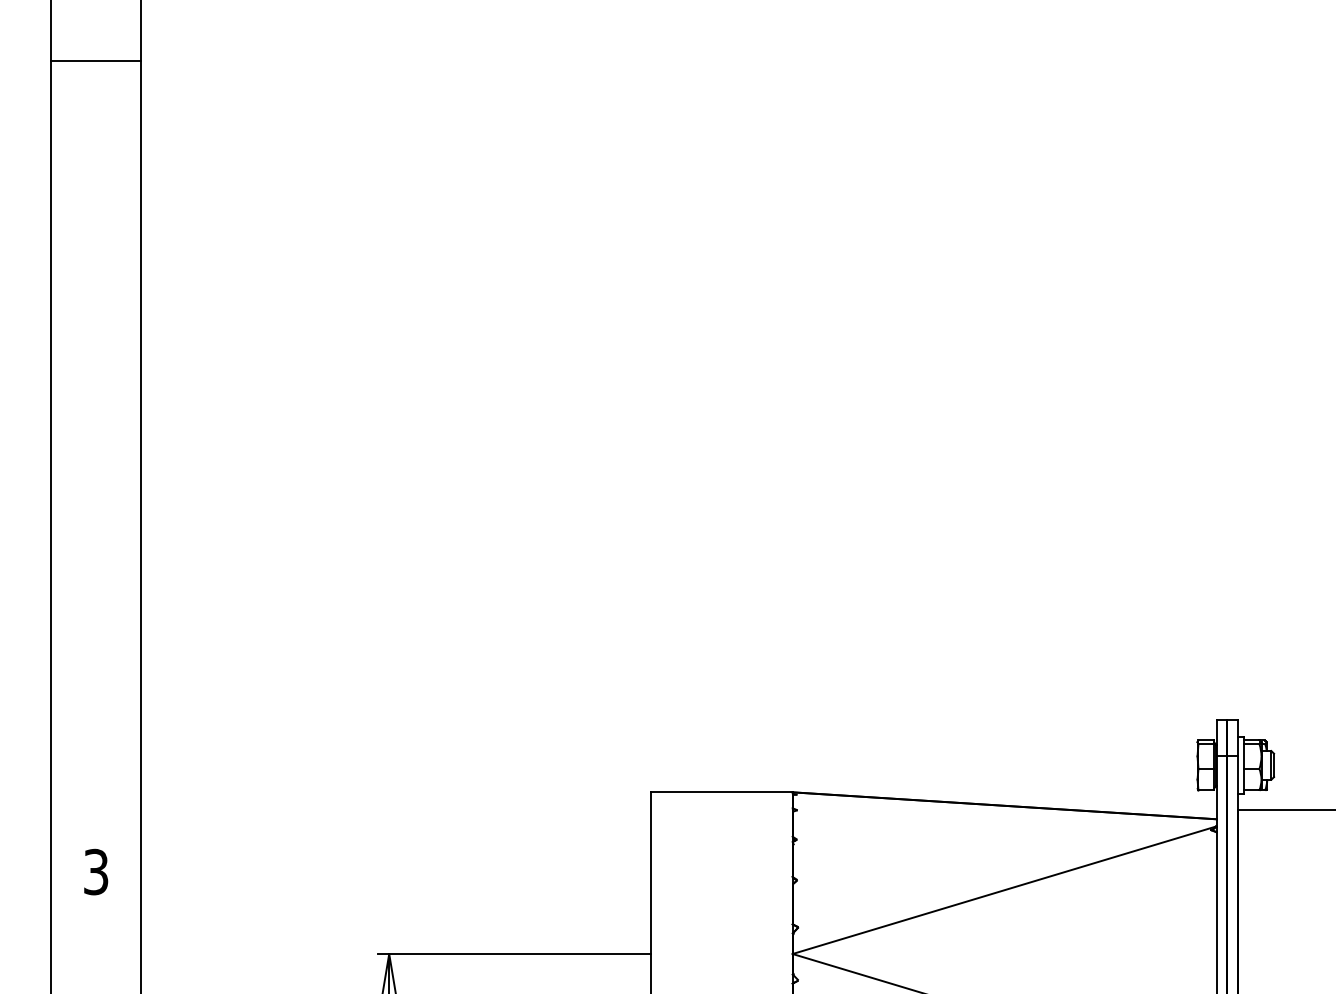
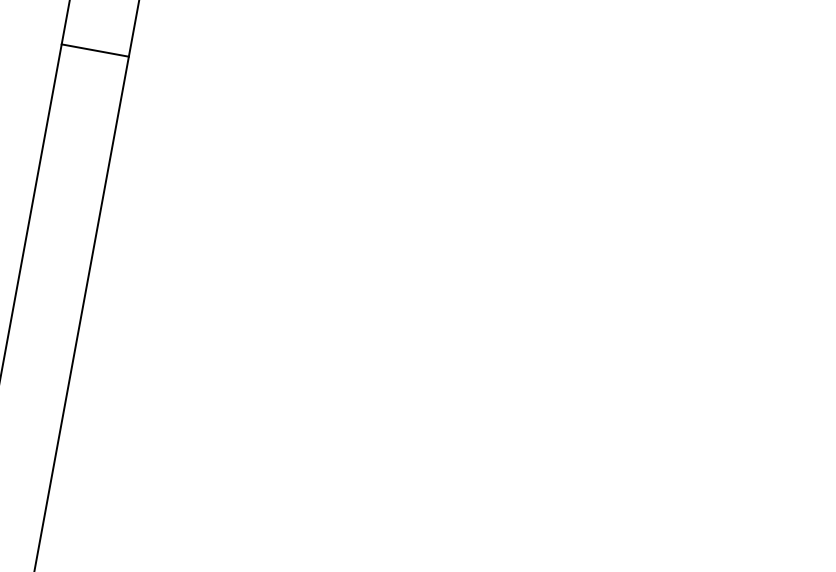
line: (95, 61) -> (94, 50), moved

